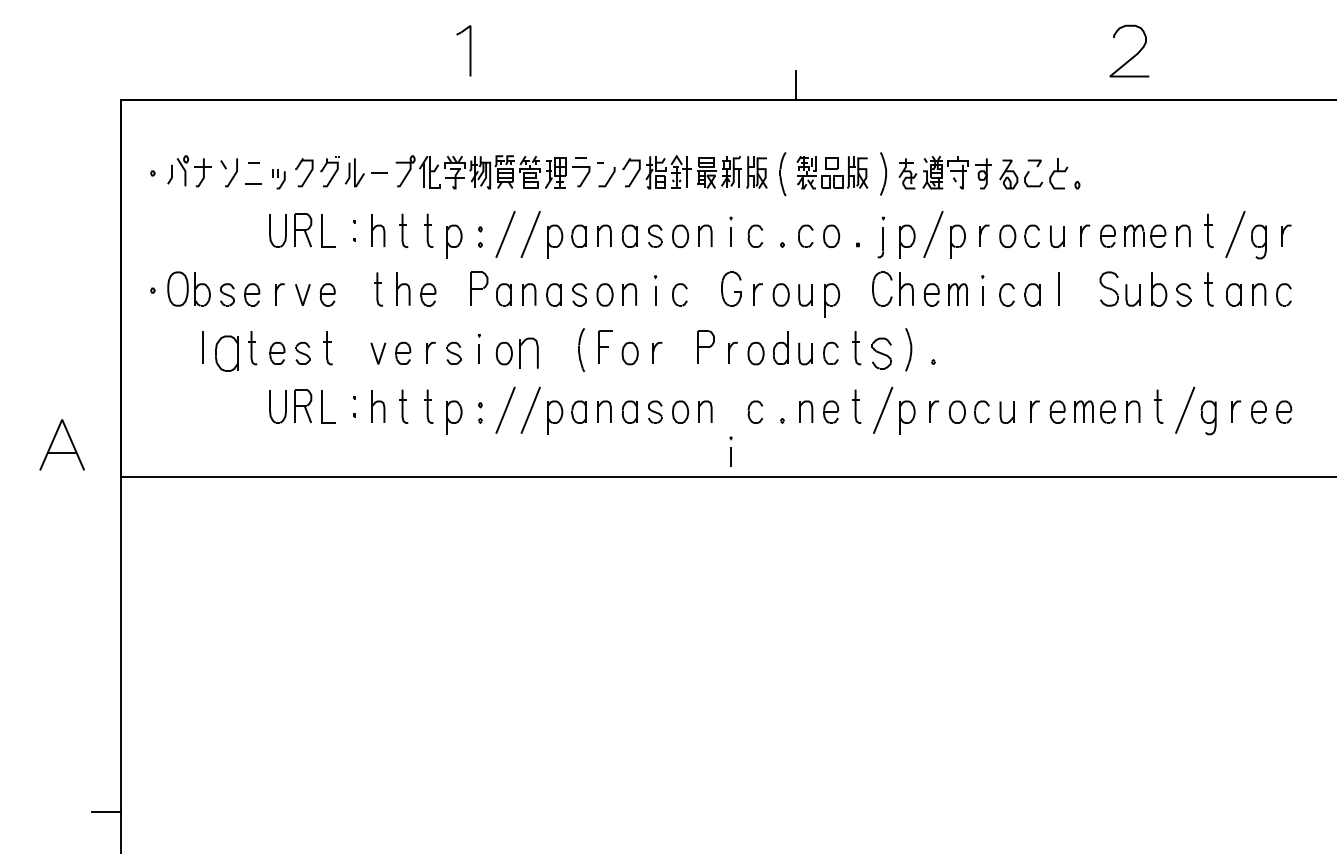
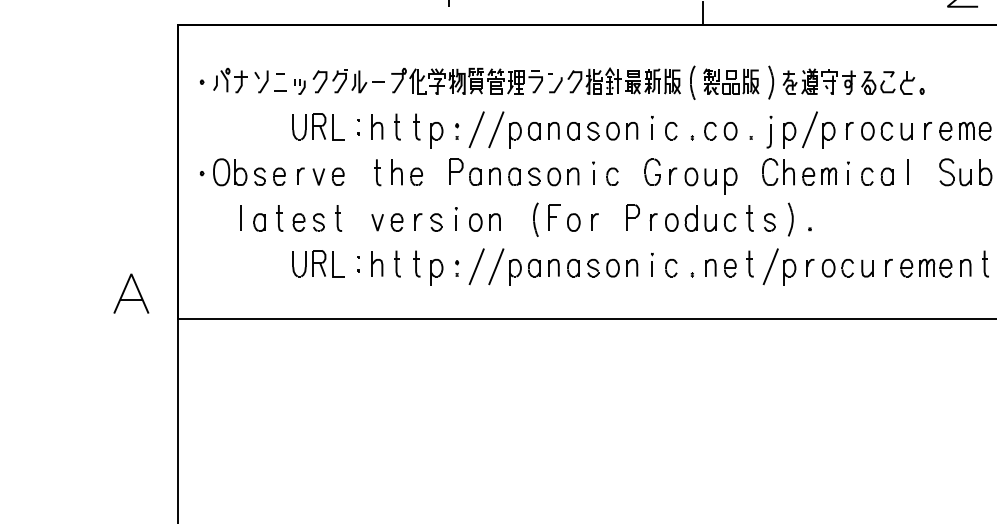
part: (226, 353) -> (259, 222), size x0.62
part: (529, 353) -> (495, 222), size x0.71
part: (881, 353) -> (769, 222), size x0.71
part: (730, 451) -> (651, 264), moved

